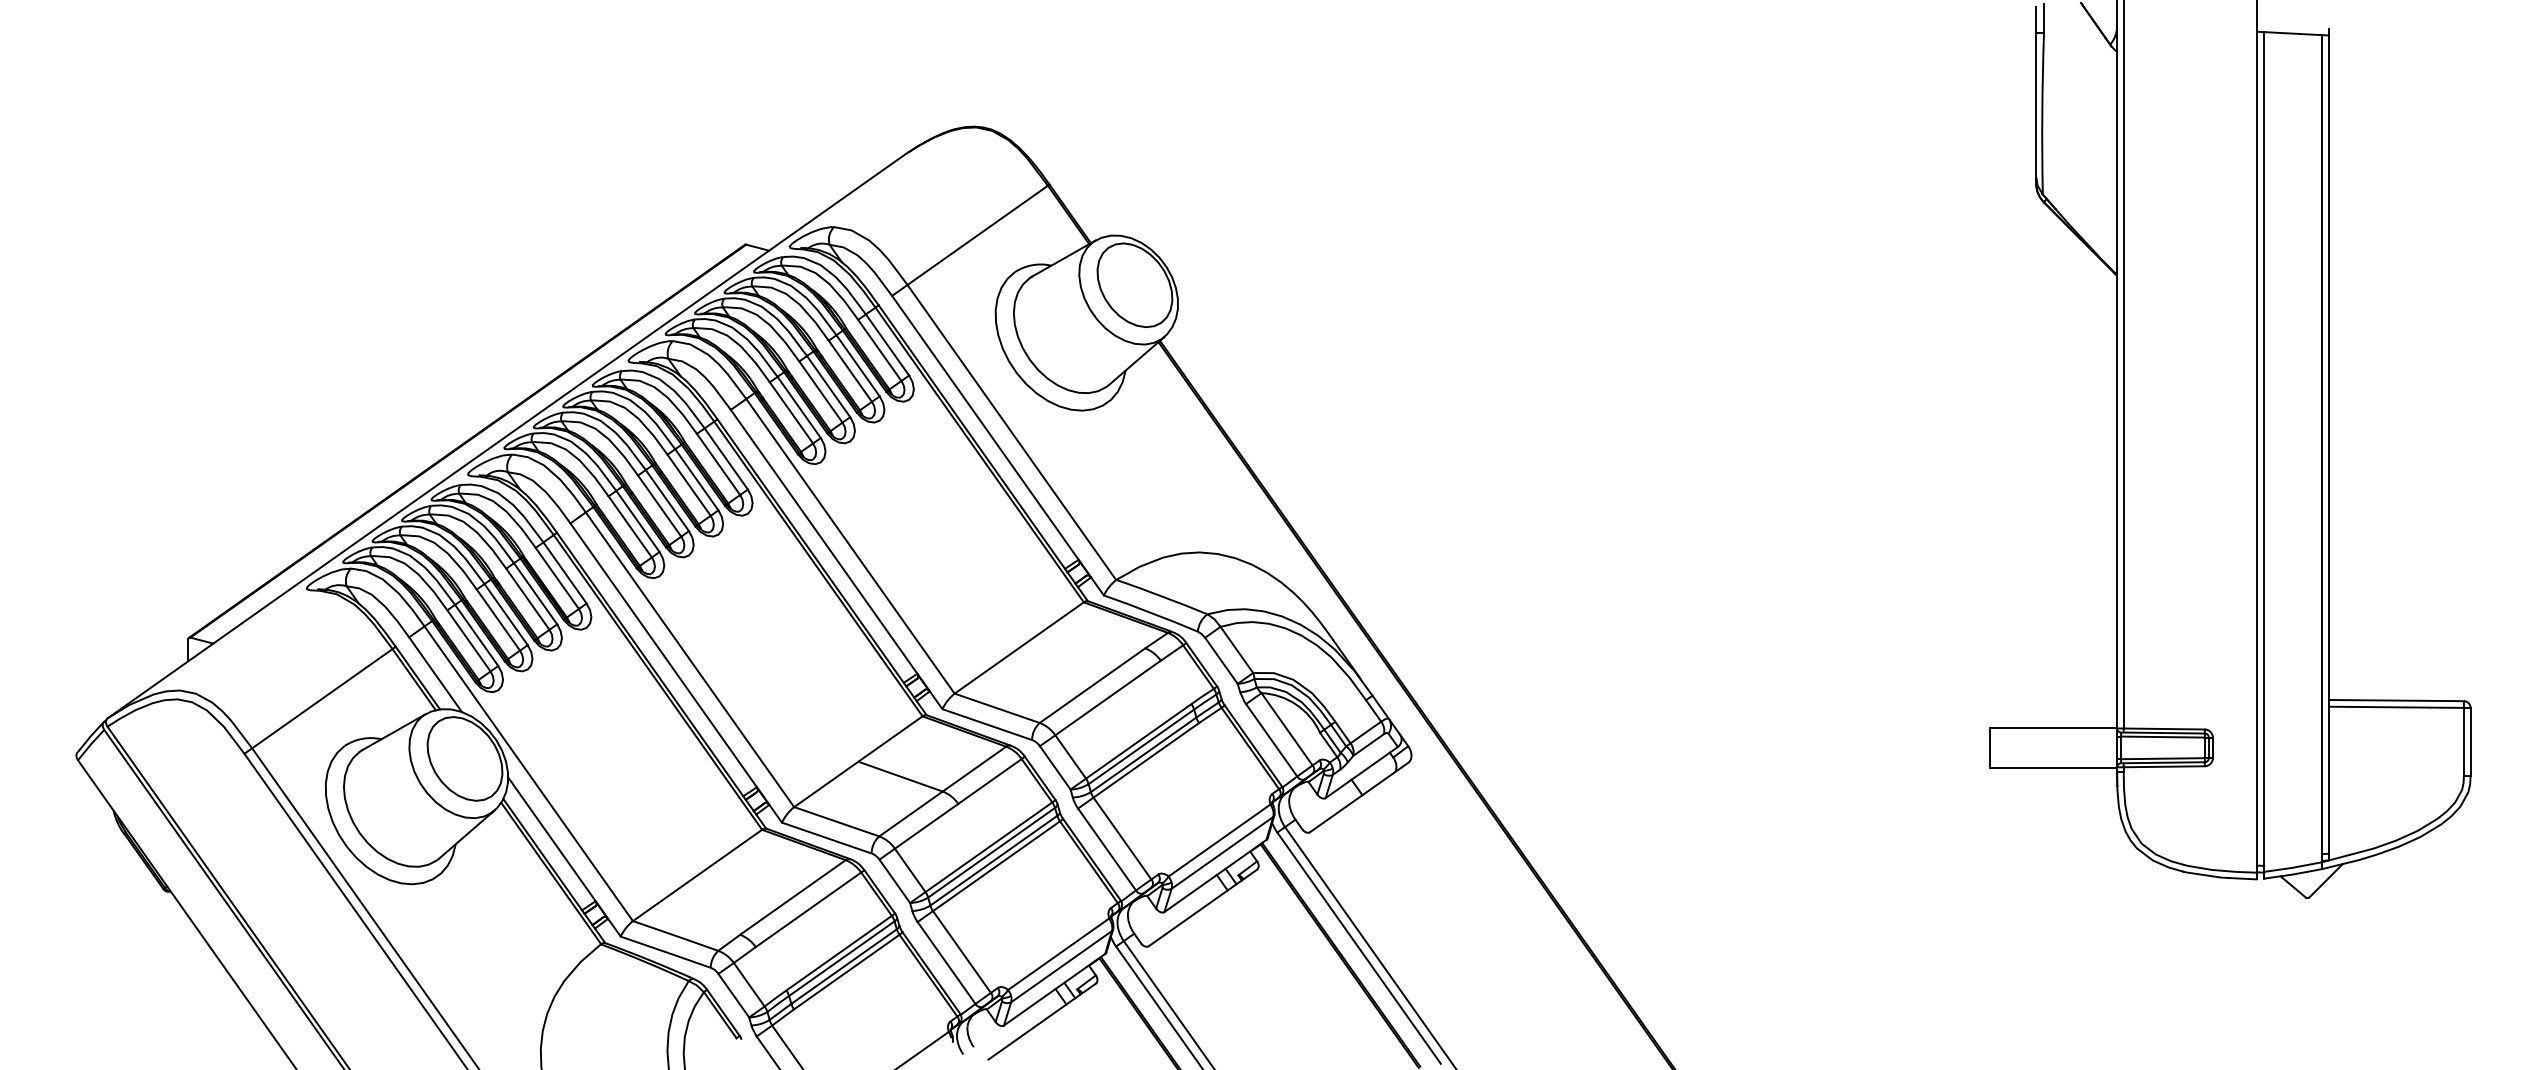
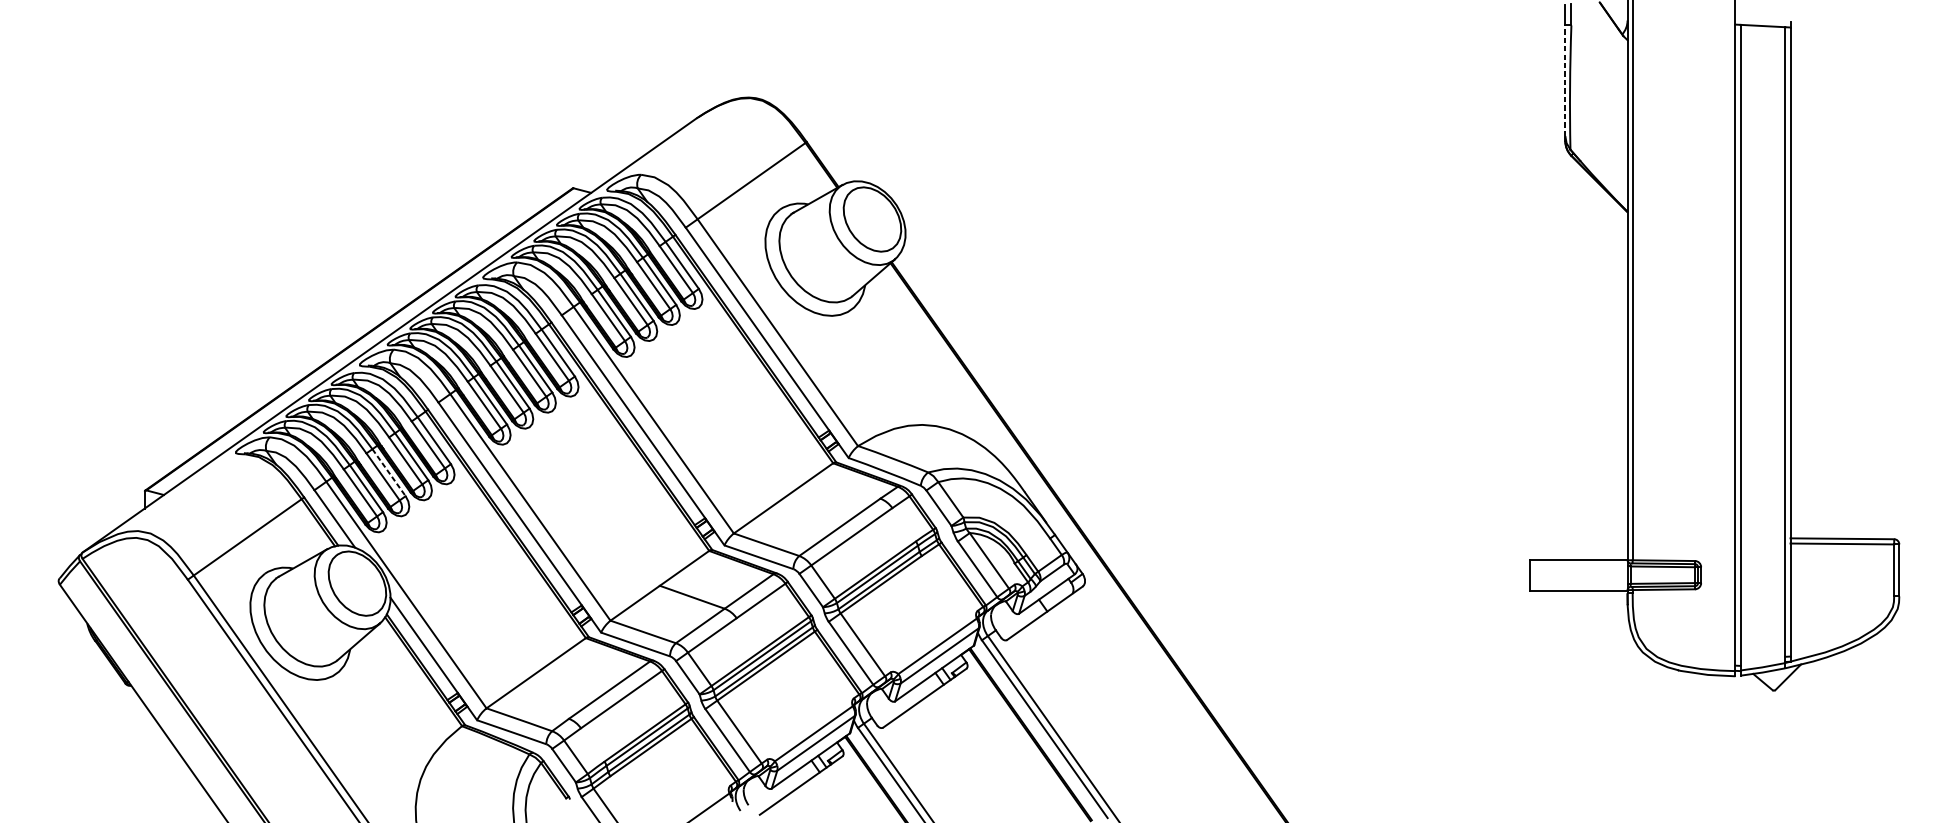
line: (2036, 104) -> (1565, 80), solid -> dashed
line: (506, 615) -> (389, 473), solid -> dashed

